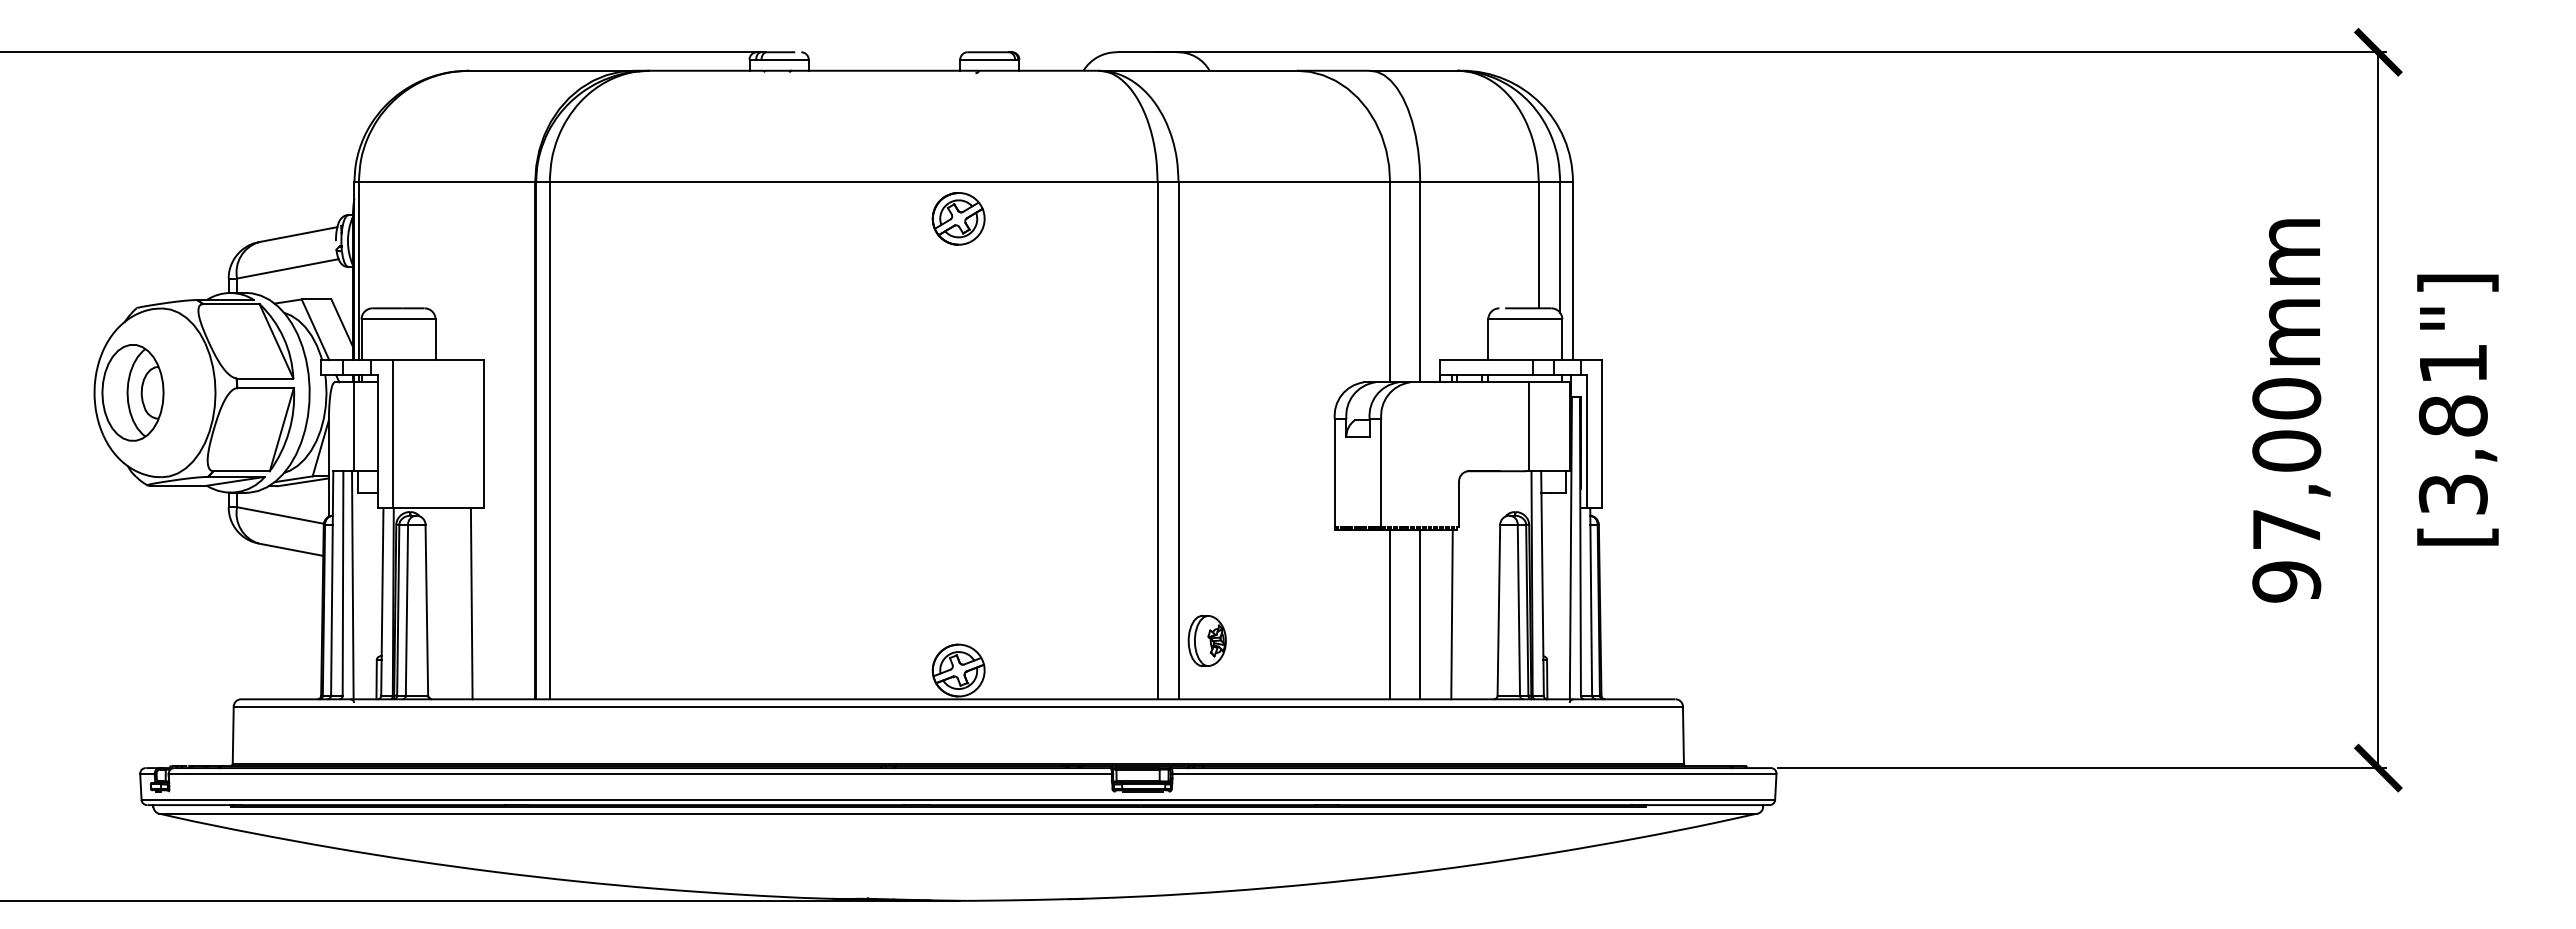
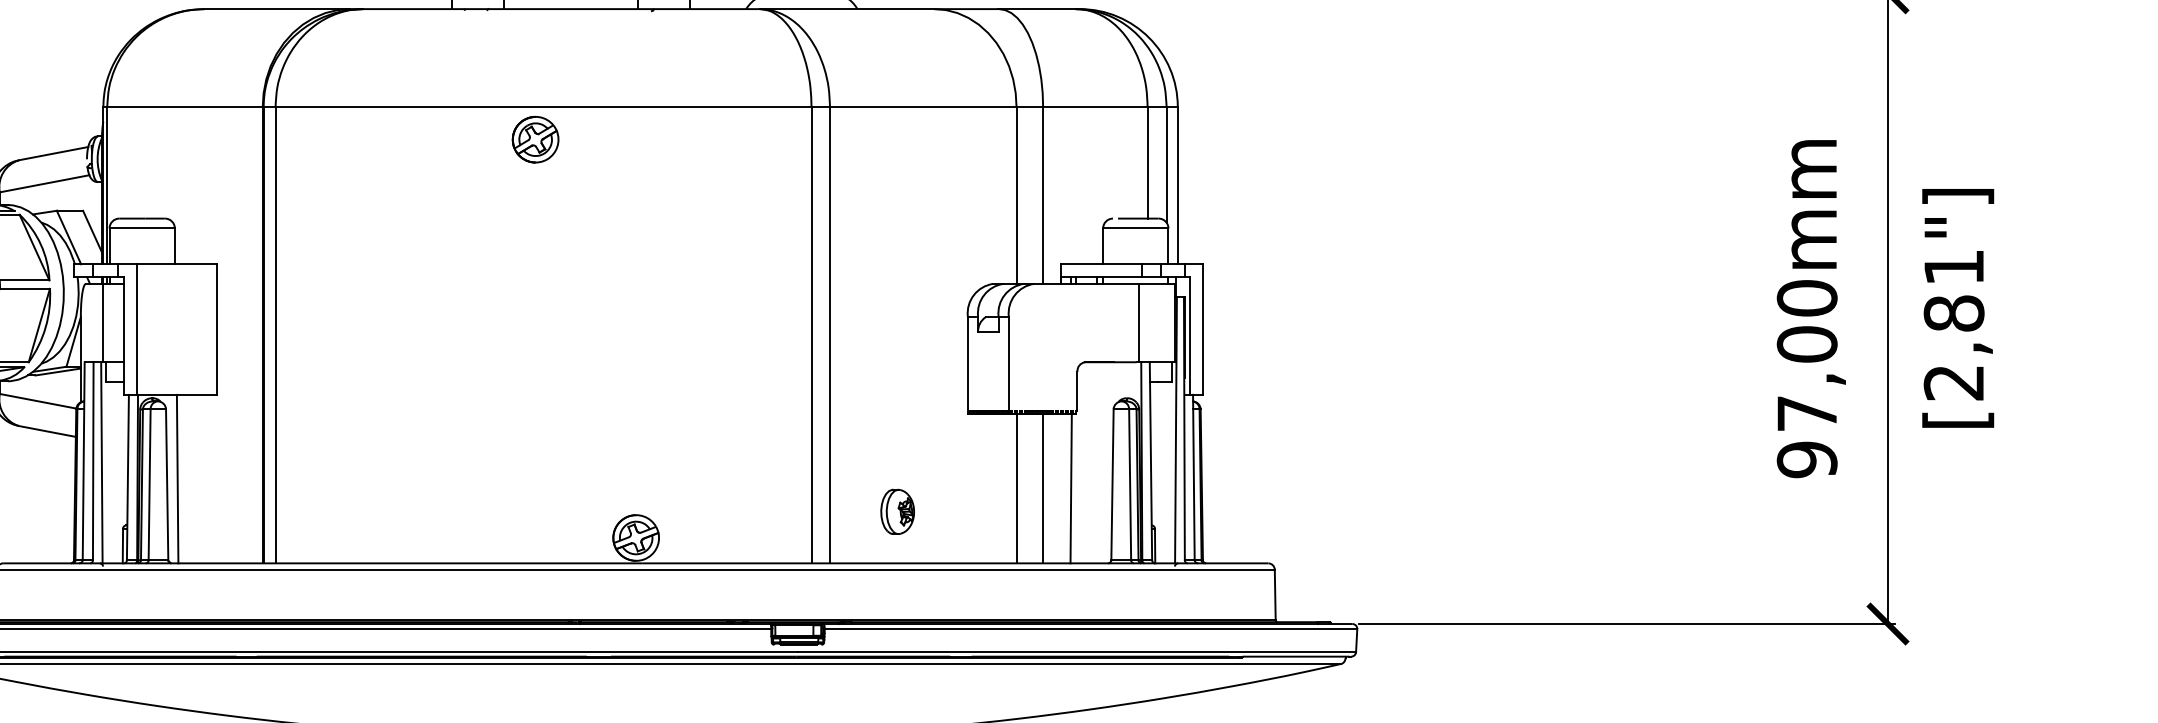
part: (958, 218) -> (535, 139), moved
text: (2453, 494) -> (1954, 382), [3,81"] -> [2,81"]
line: (471, 603) -> (177, 478), moved
part: (1206, 640) -> (896, 511), moved

